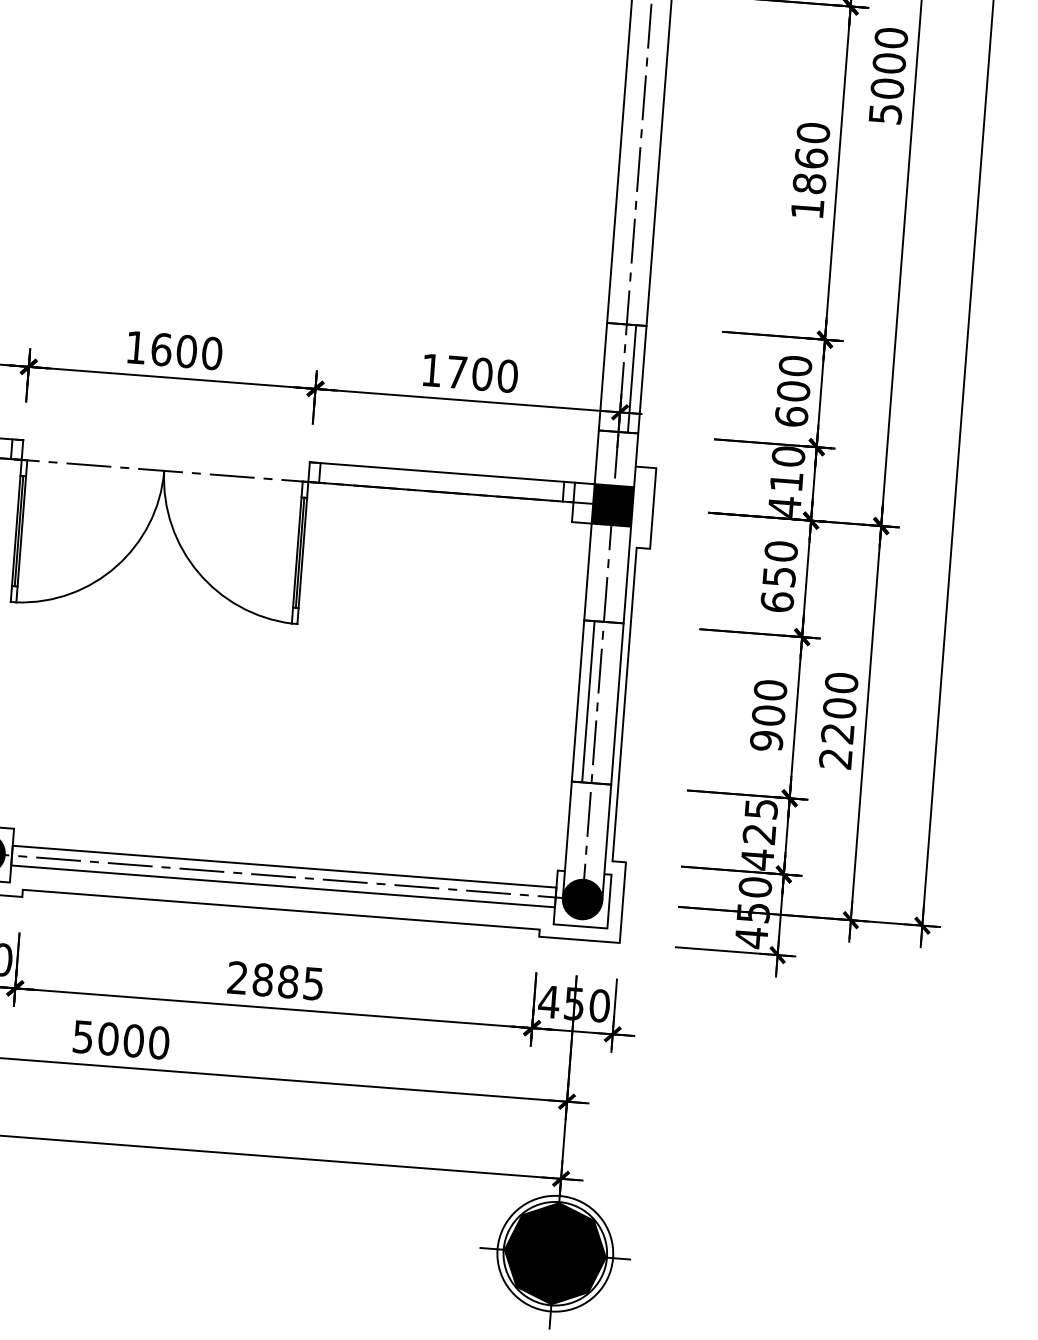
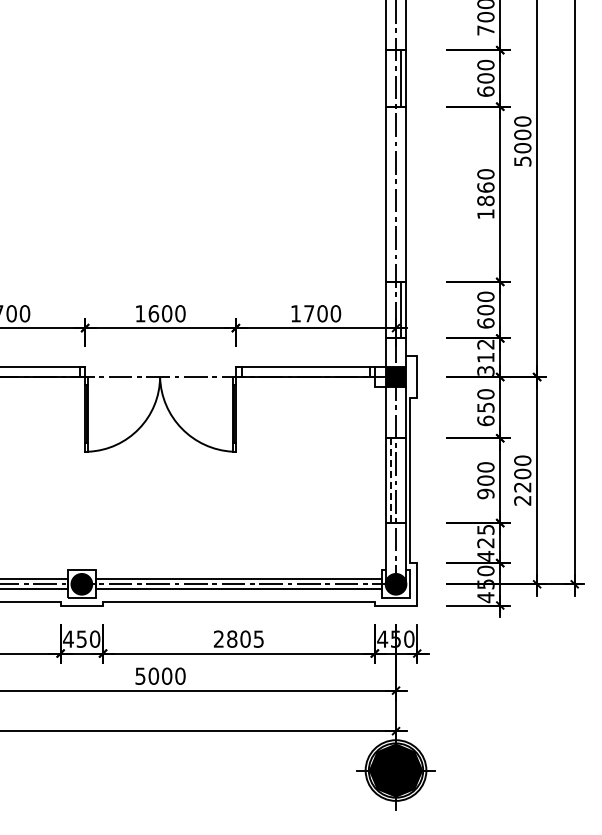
text: (785, 481) -> (485, 357), 410 -> 312
line: (588, 703) -> (391, 481), solid -> dashed
text: (288, 980) -> (245, 638), 2885 -> 2805

